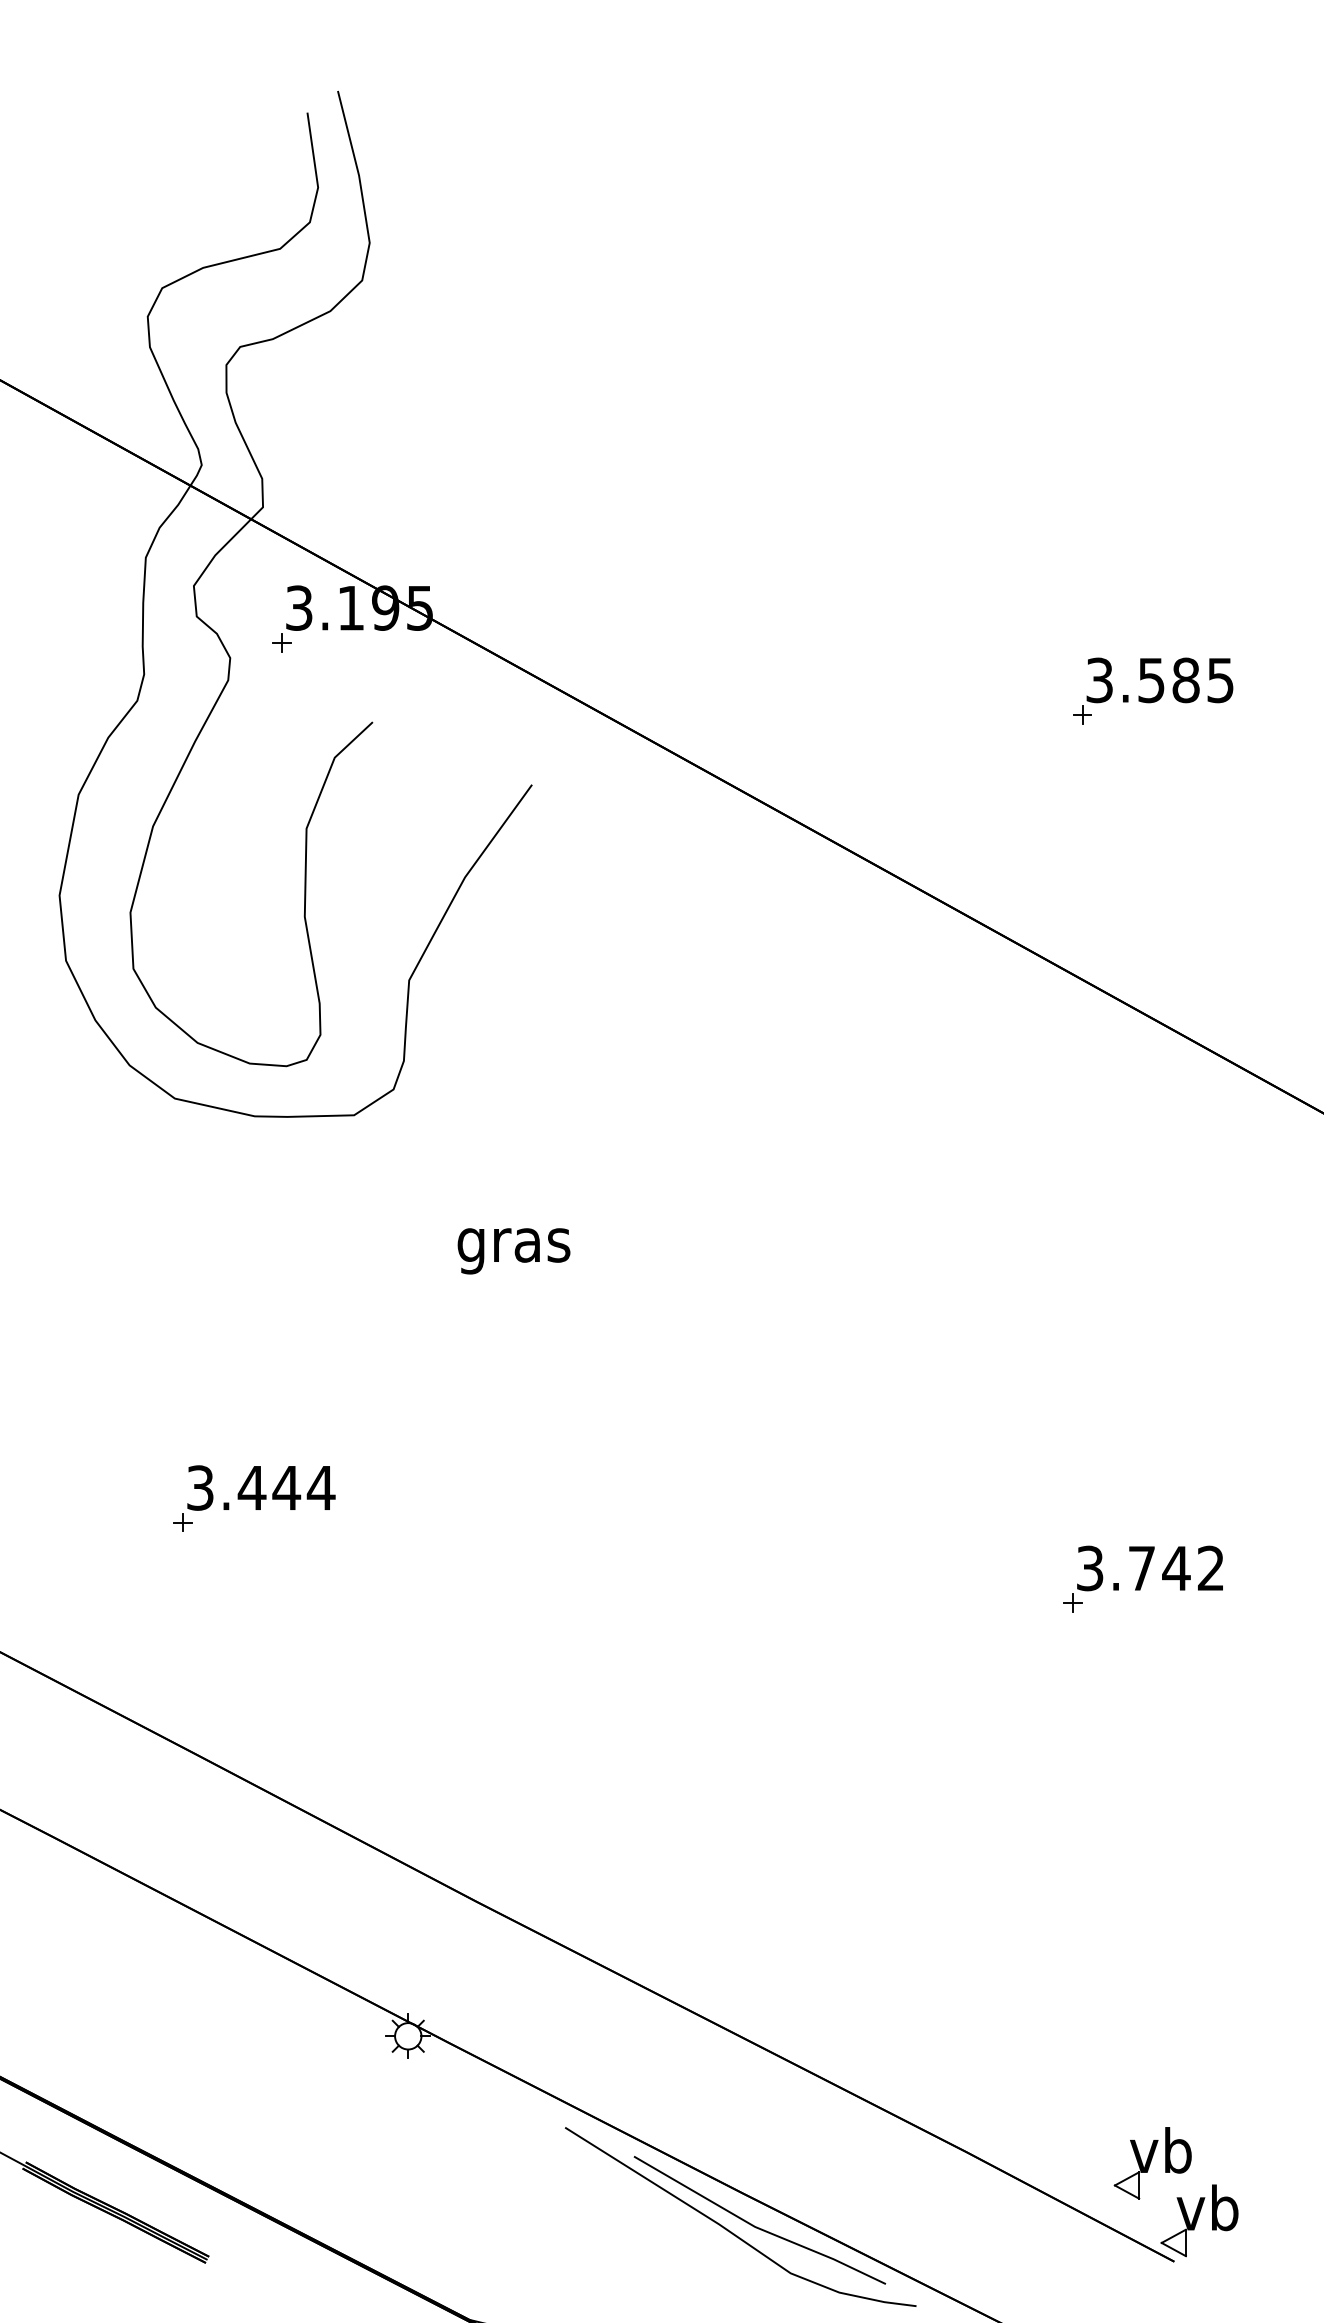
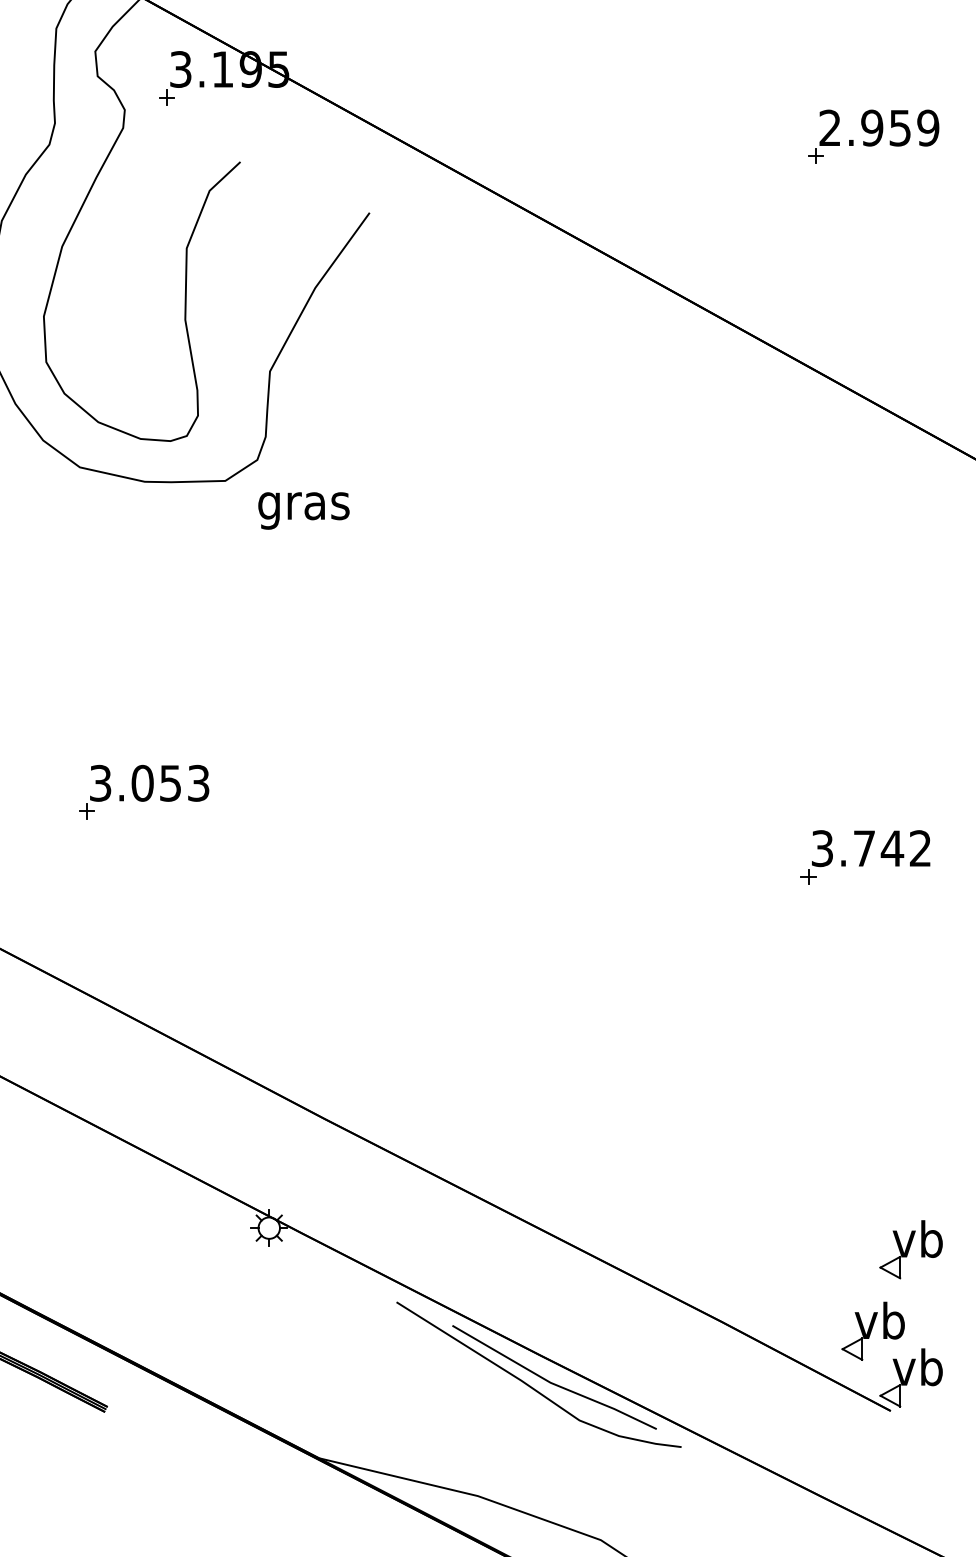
text: (1160, 680) -> (879, 128), 3.585 -> 2.959
text: (513, 1251) -> (303, 511), moved
text: (286, 1487) -> (170, 782), 3.444 -> 3.053
part: (1199, 2062) -> (911, 1249), added

